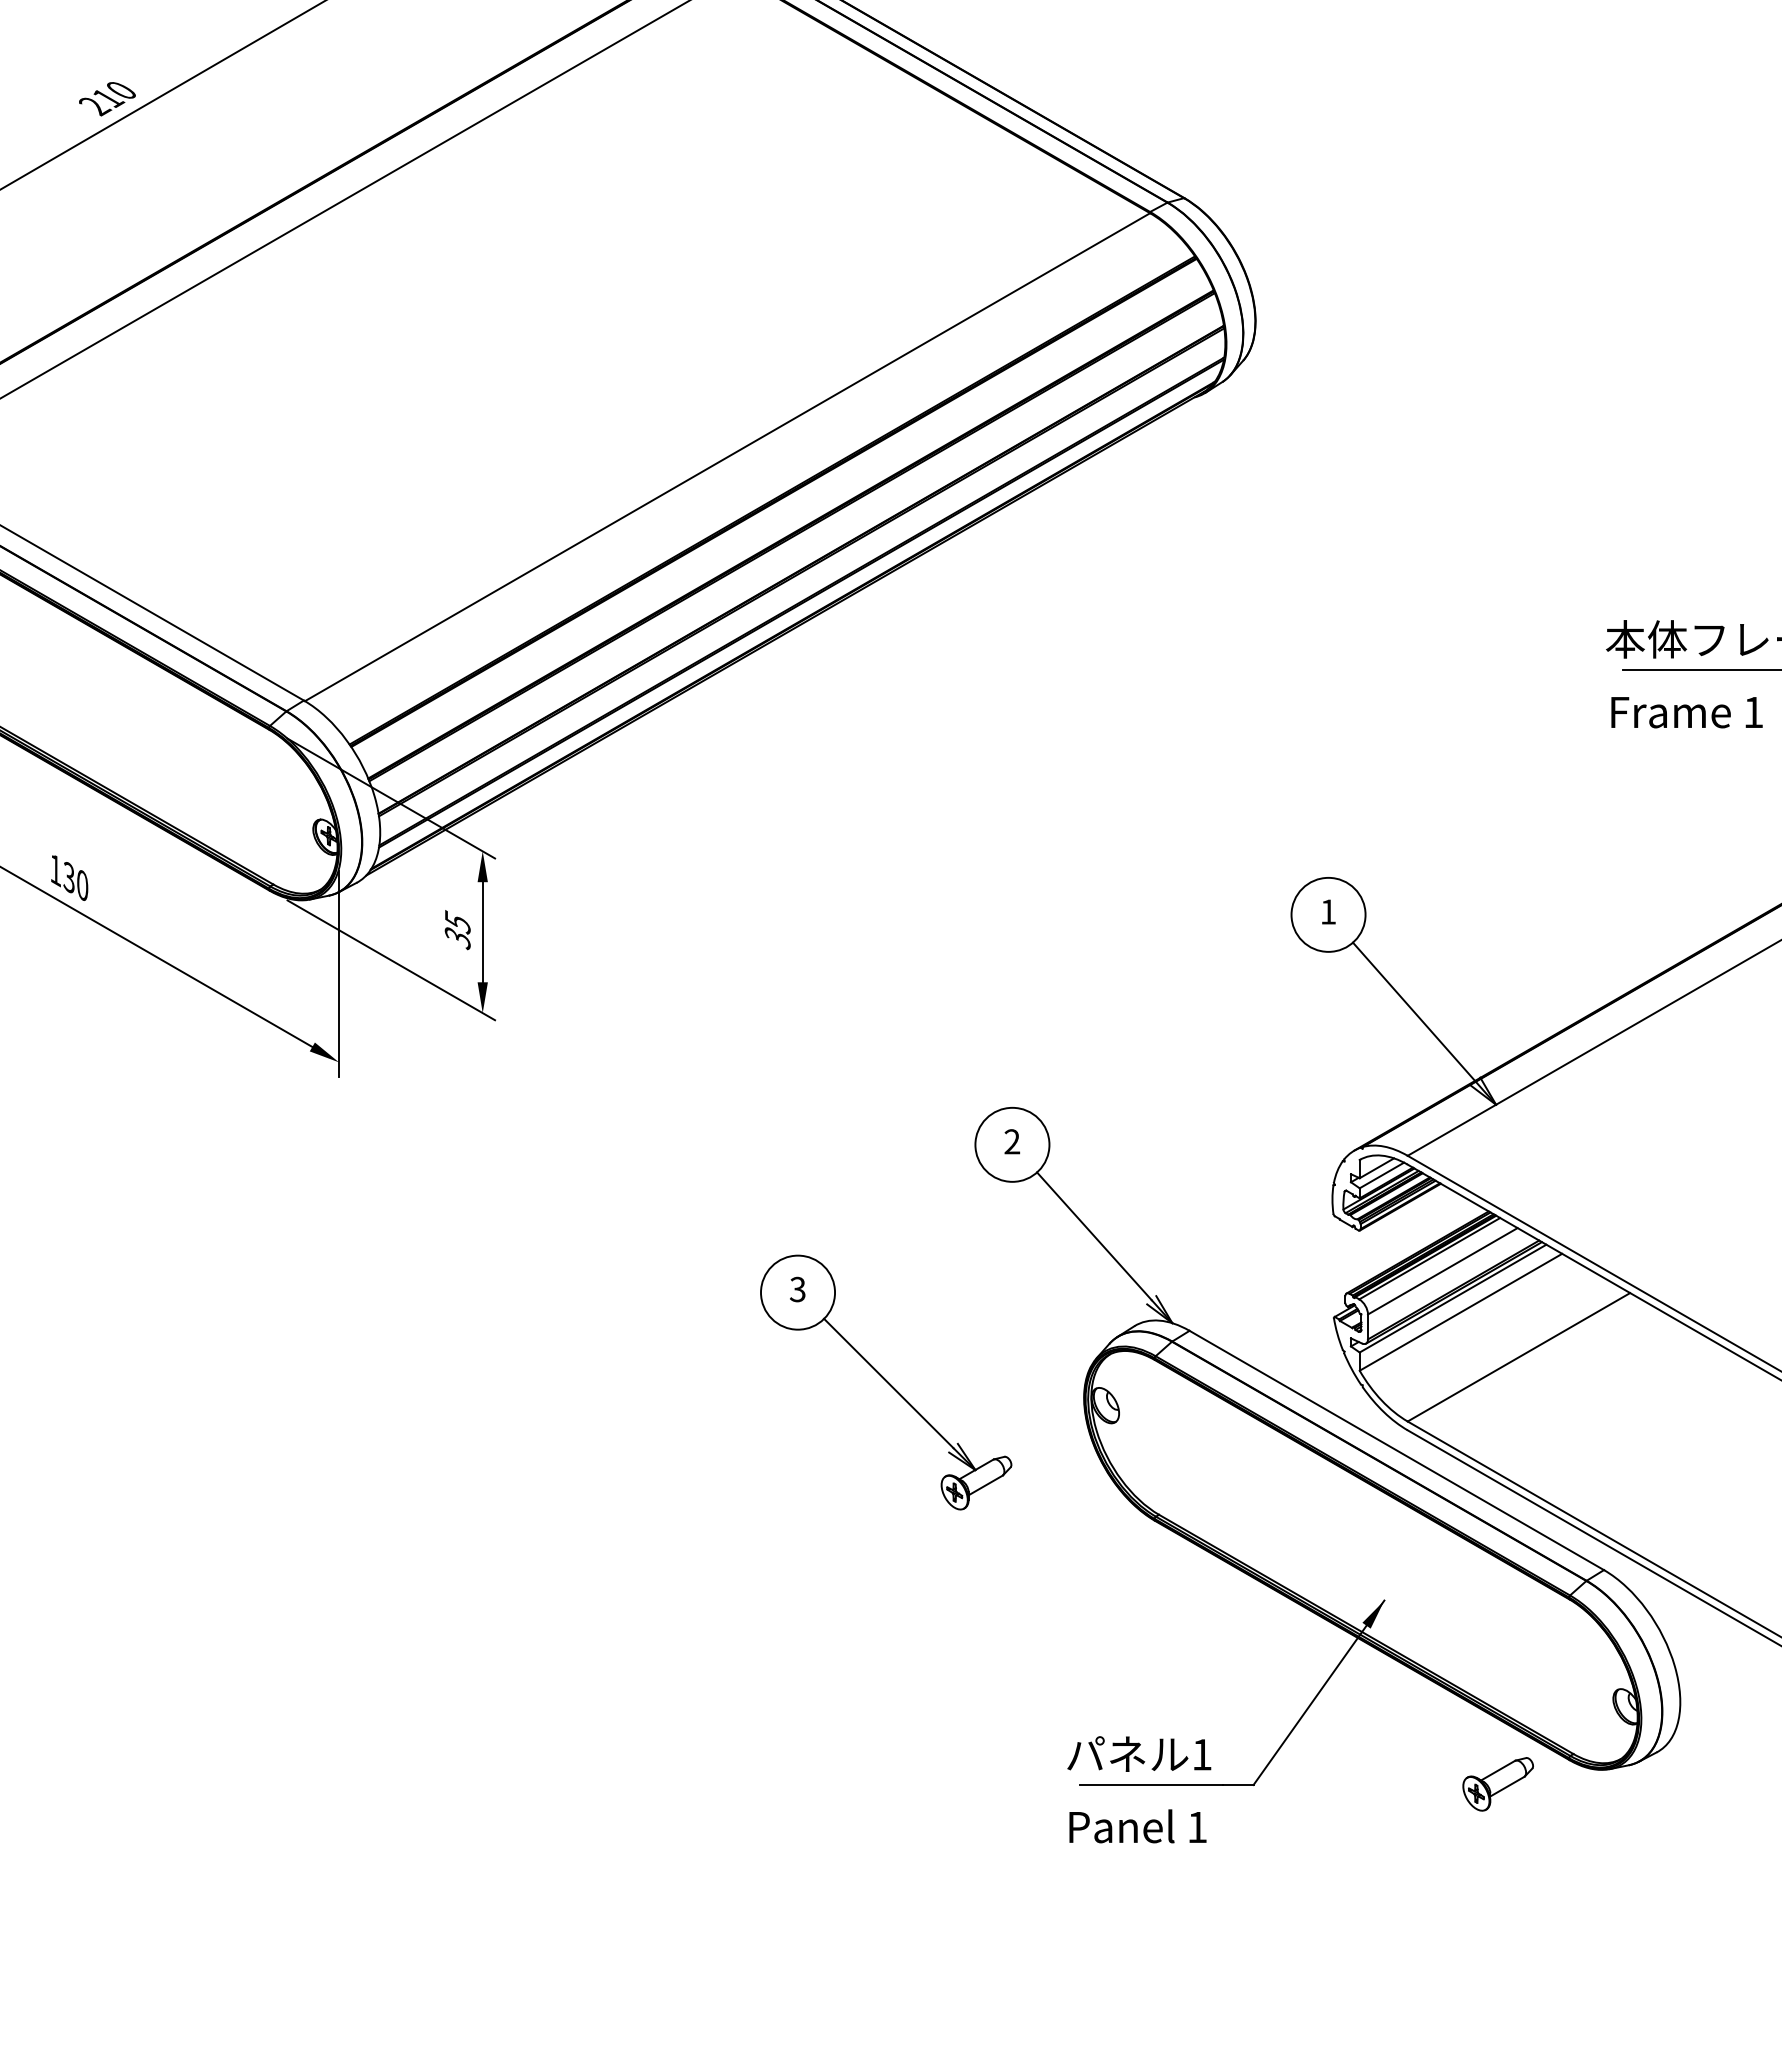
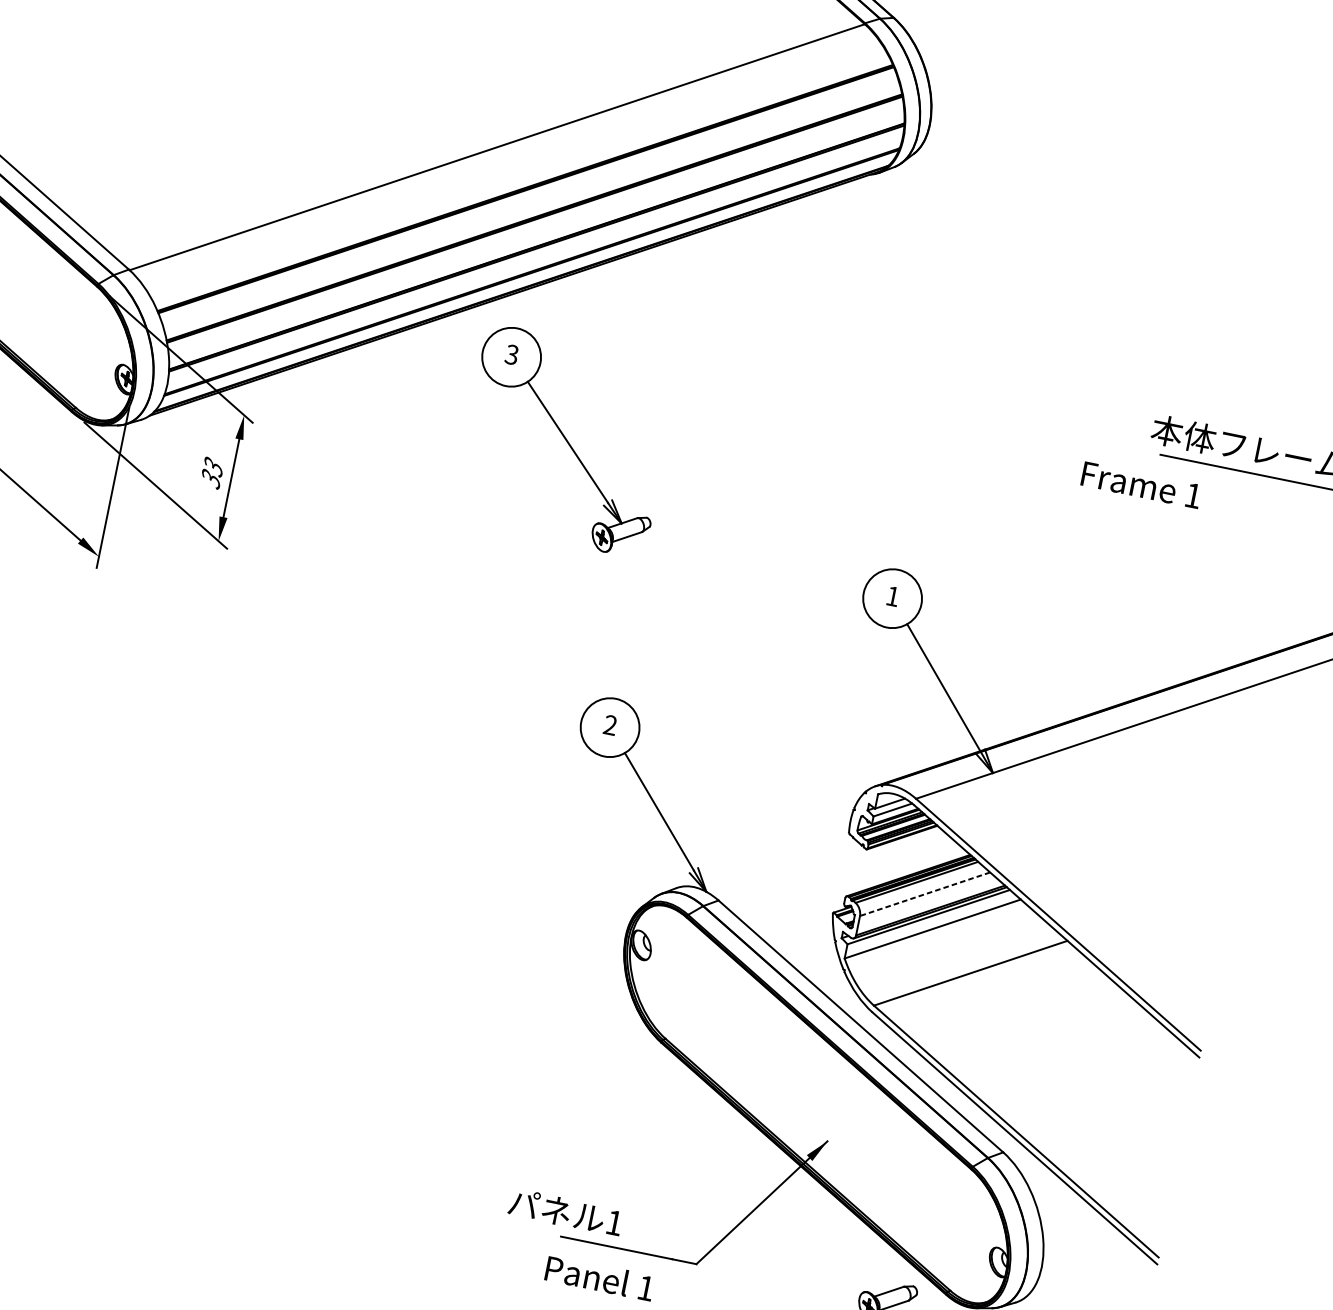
text: (1686, 712) -> (1141, 485), moved
text: (457, 922) -> (213, 466), 35 -> 33
line: (1442, 1271) -> (924, 894), solid -> dashed
part: (886, 1382) -> (566, 441), moved
text: (1139, 1753) -> (565, 1212), moved

